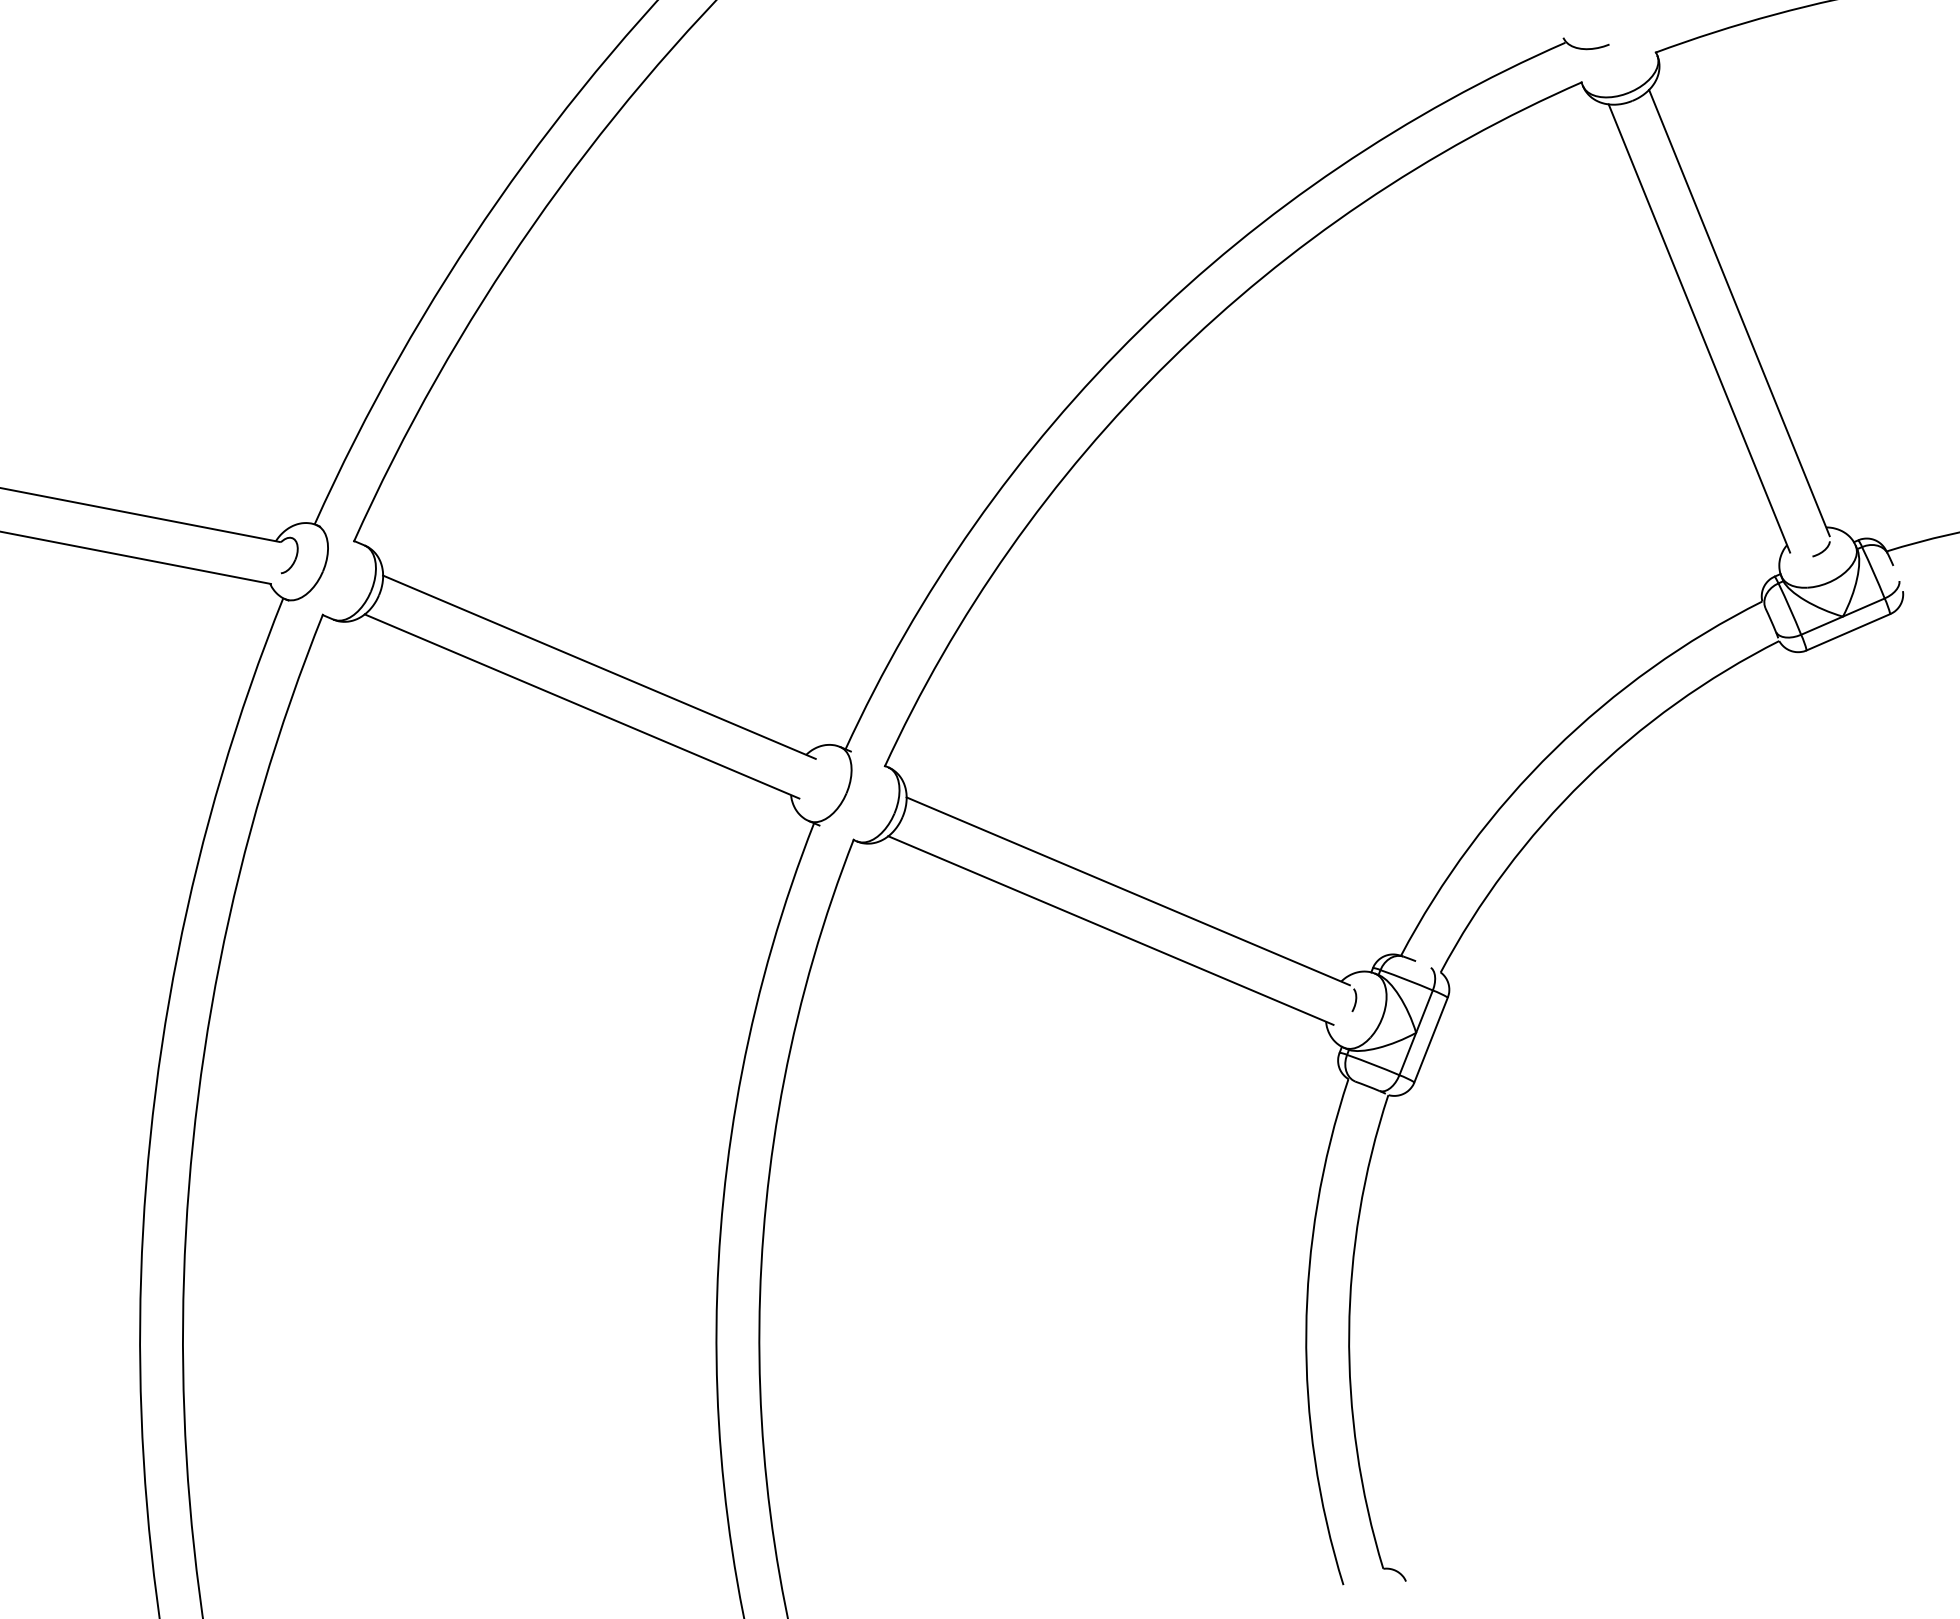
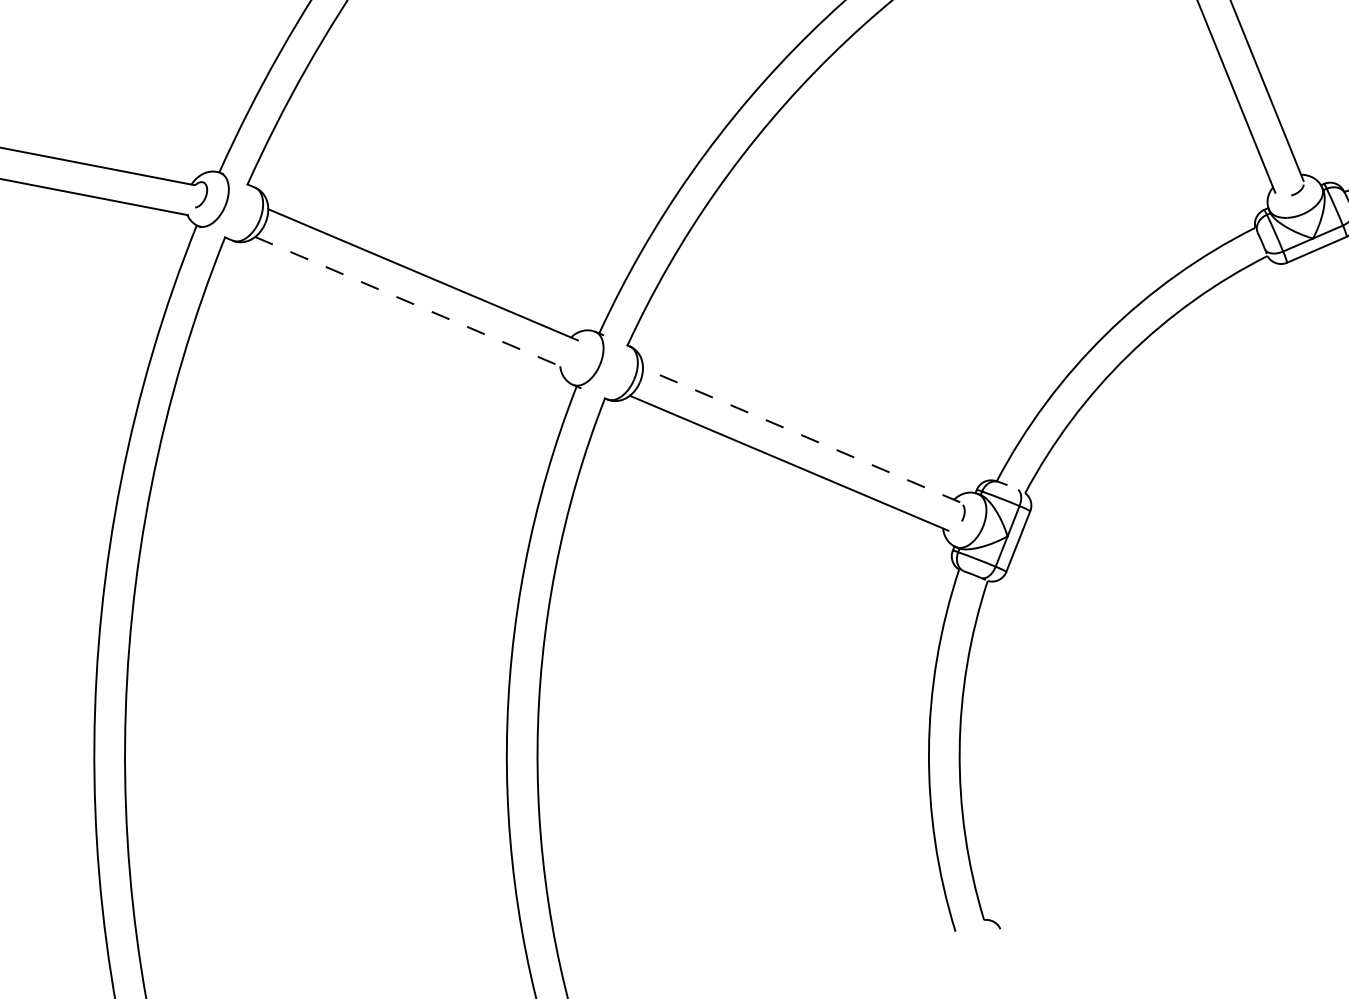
line: (582, 706) -> (410, 302), solid -> dashed
line: (1128, 891) -> (801, 435), solid -> dashed

